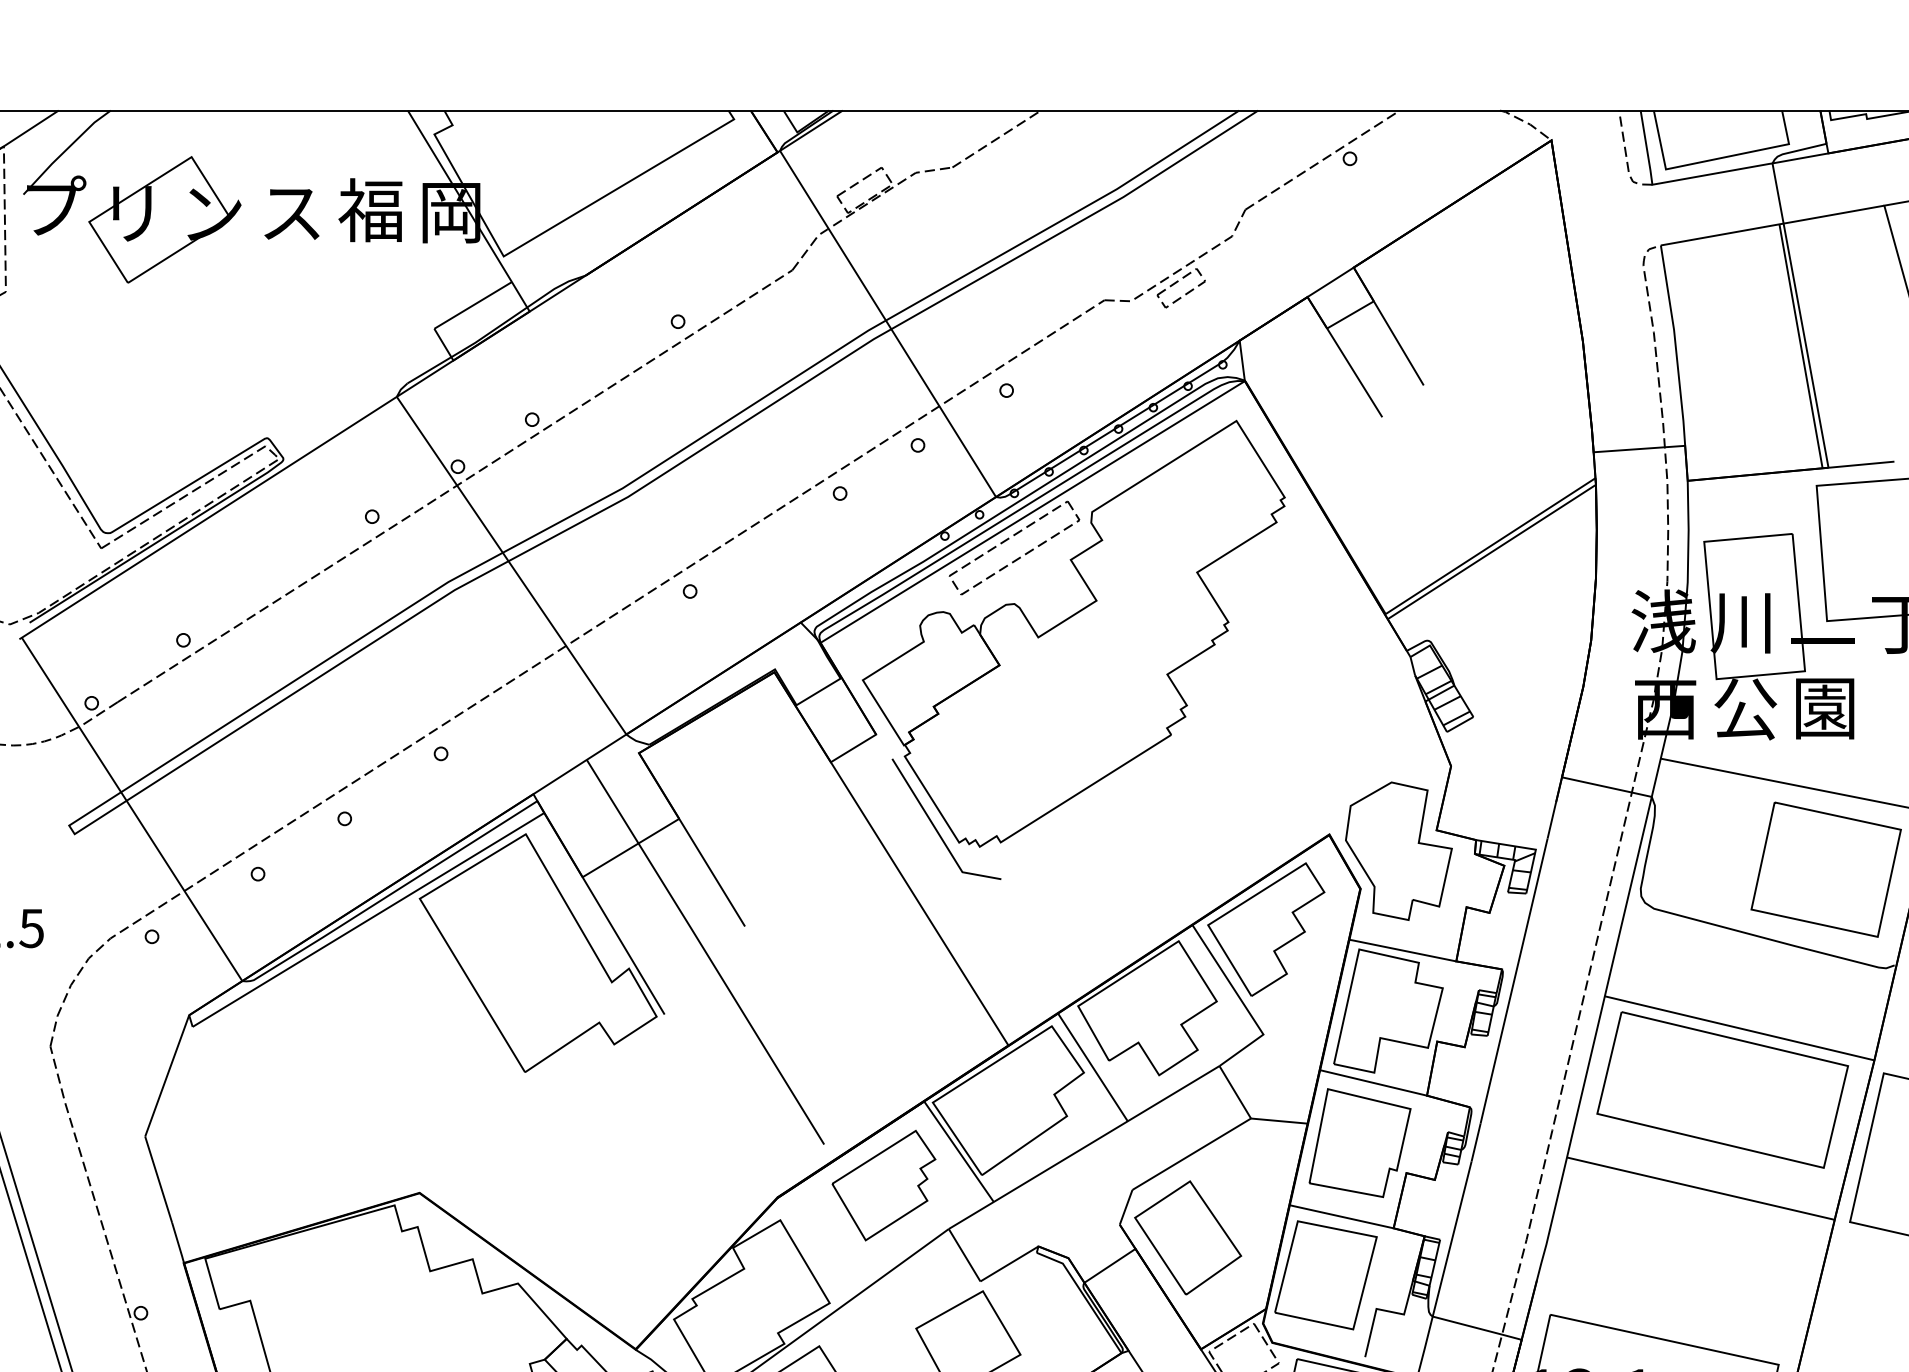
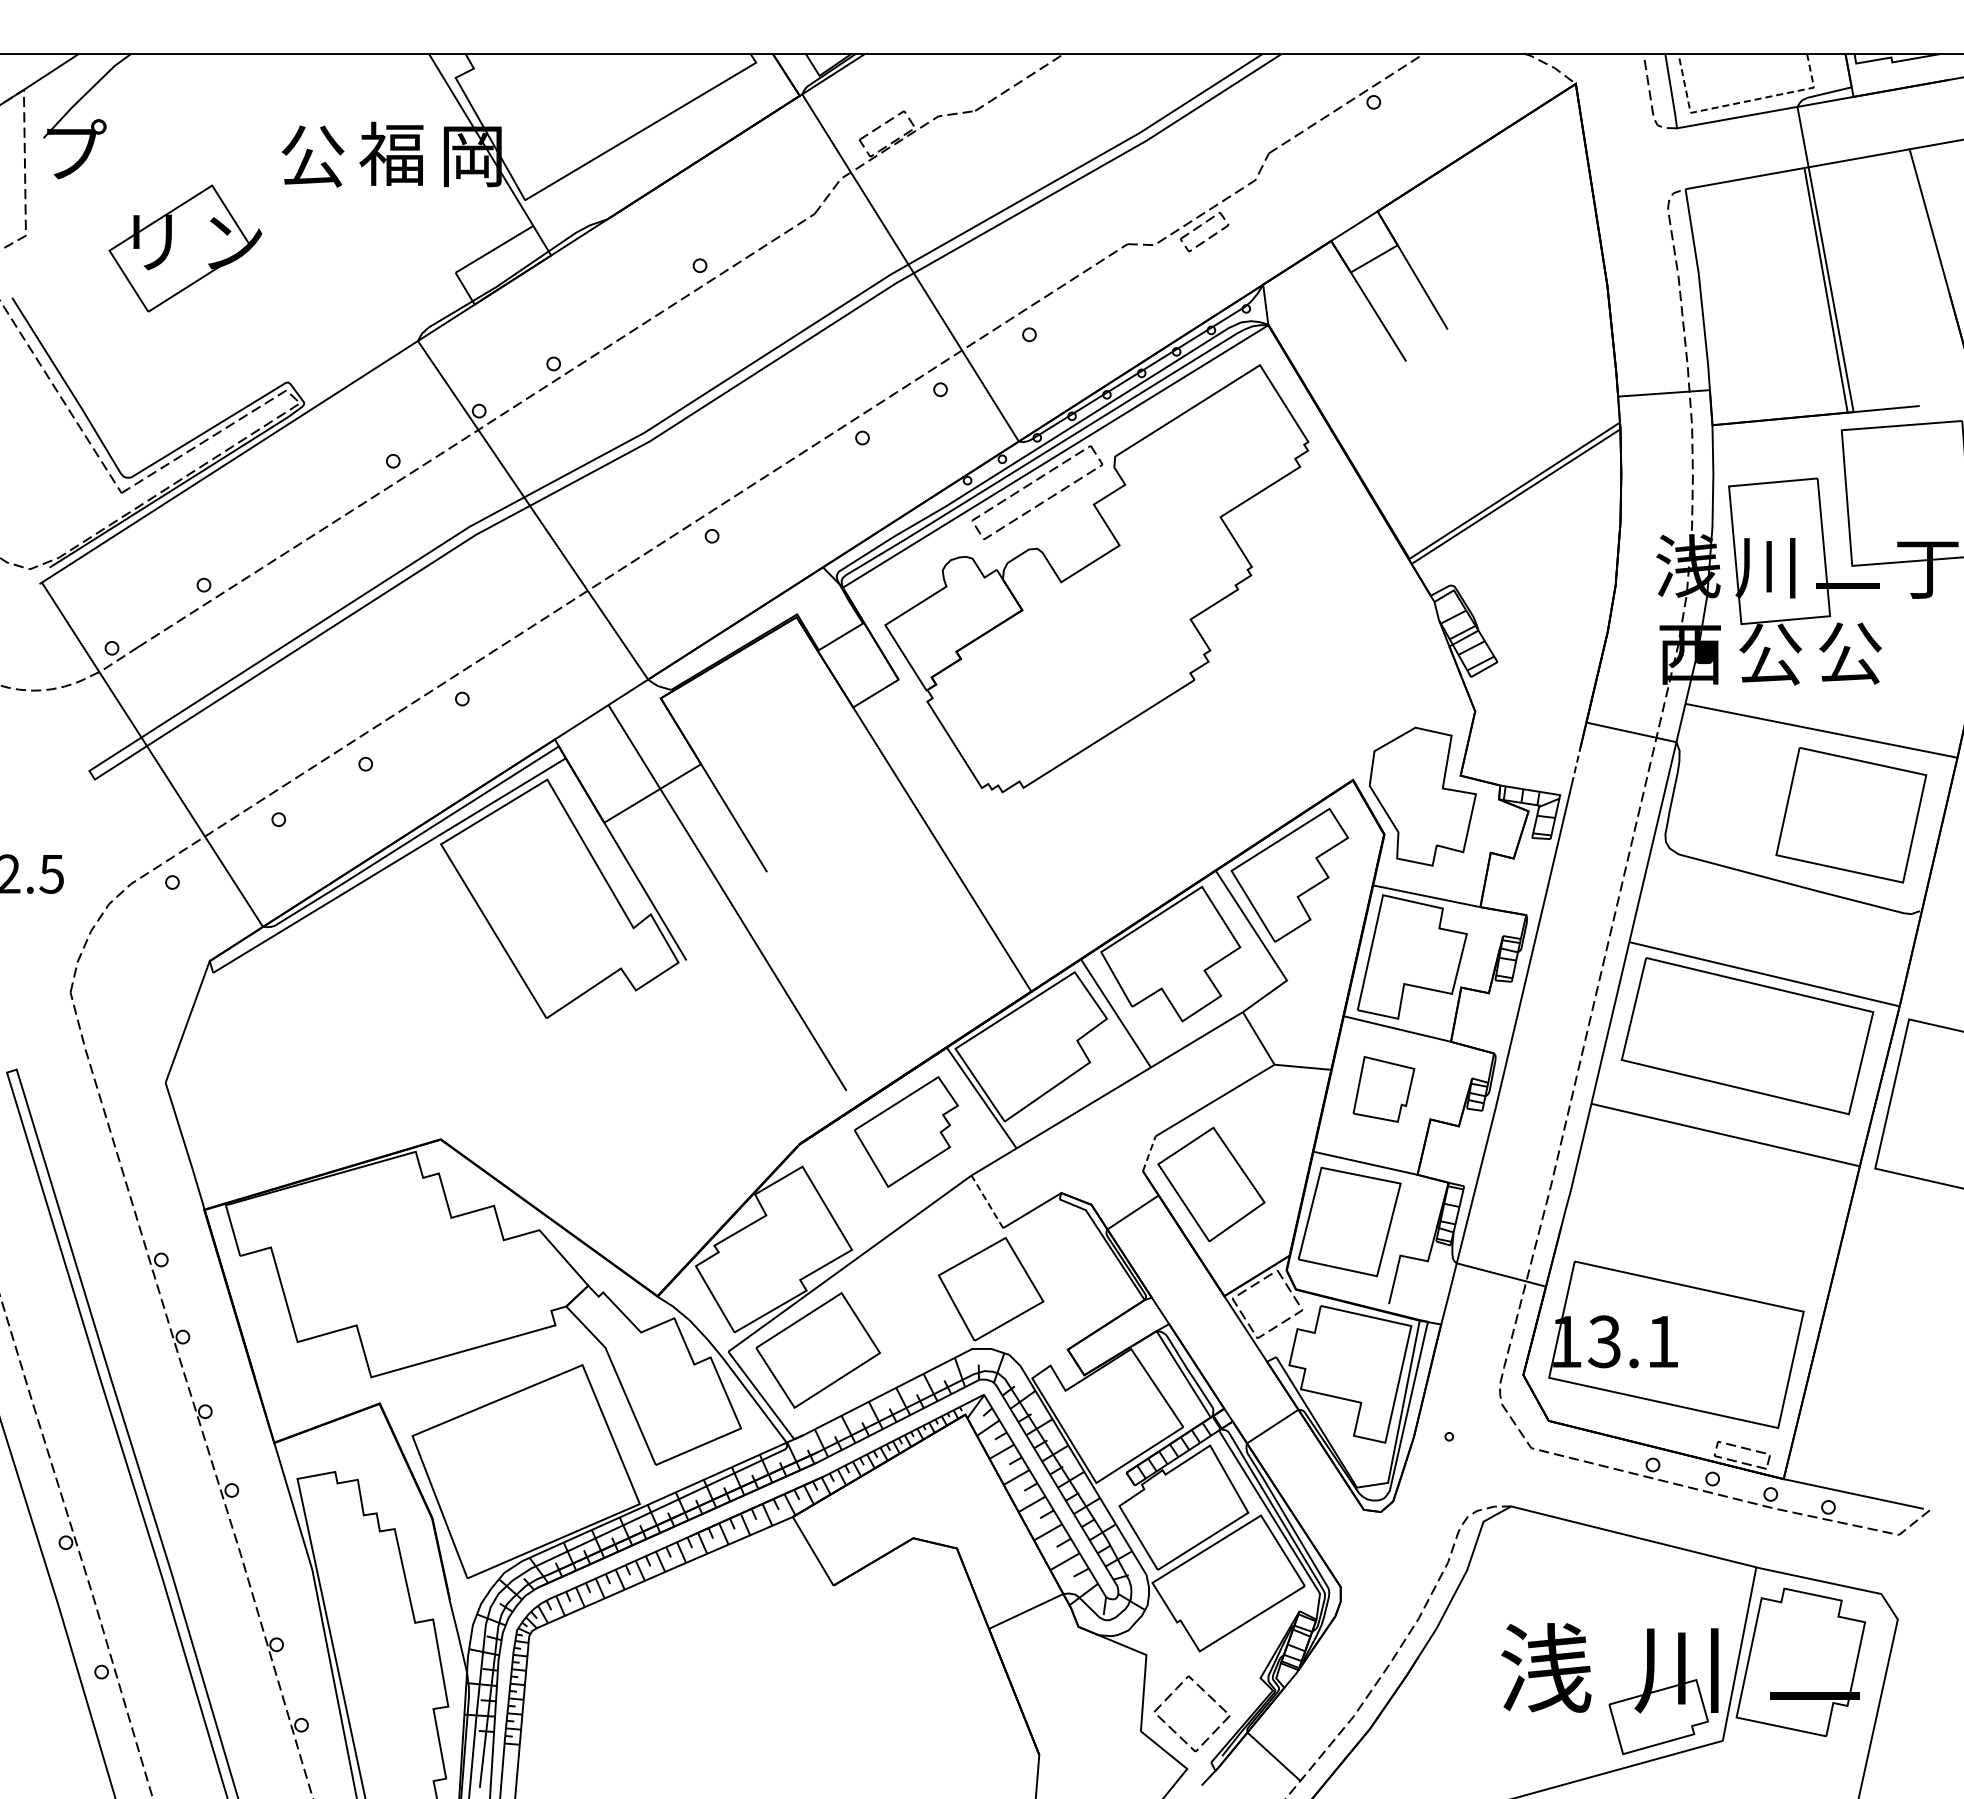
line: (1714, 158) -> (1739, 102), solid -> dashed
text: (291, 212) -> (312, 156), ス -> 公
part: (165, 219) -> (185, 248), moved
text: (1825, 708) -> (1850, 653), 園 -> 公
line: (1552, 820) -> (1576, 765), solid -> dashed
line: (934, 825) -> (957, 770), removed
part: (1359, 1143) -> (1383, 1089), size x0.6
line: (1126, 1207) -> (1149, 1153), solid -> dashed
line: (964, 1254) -> (987, 1201), solid -> dashed

